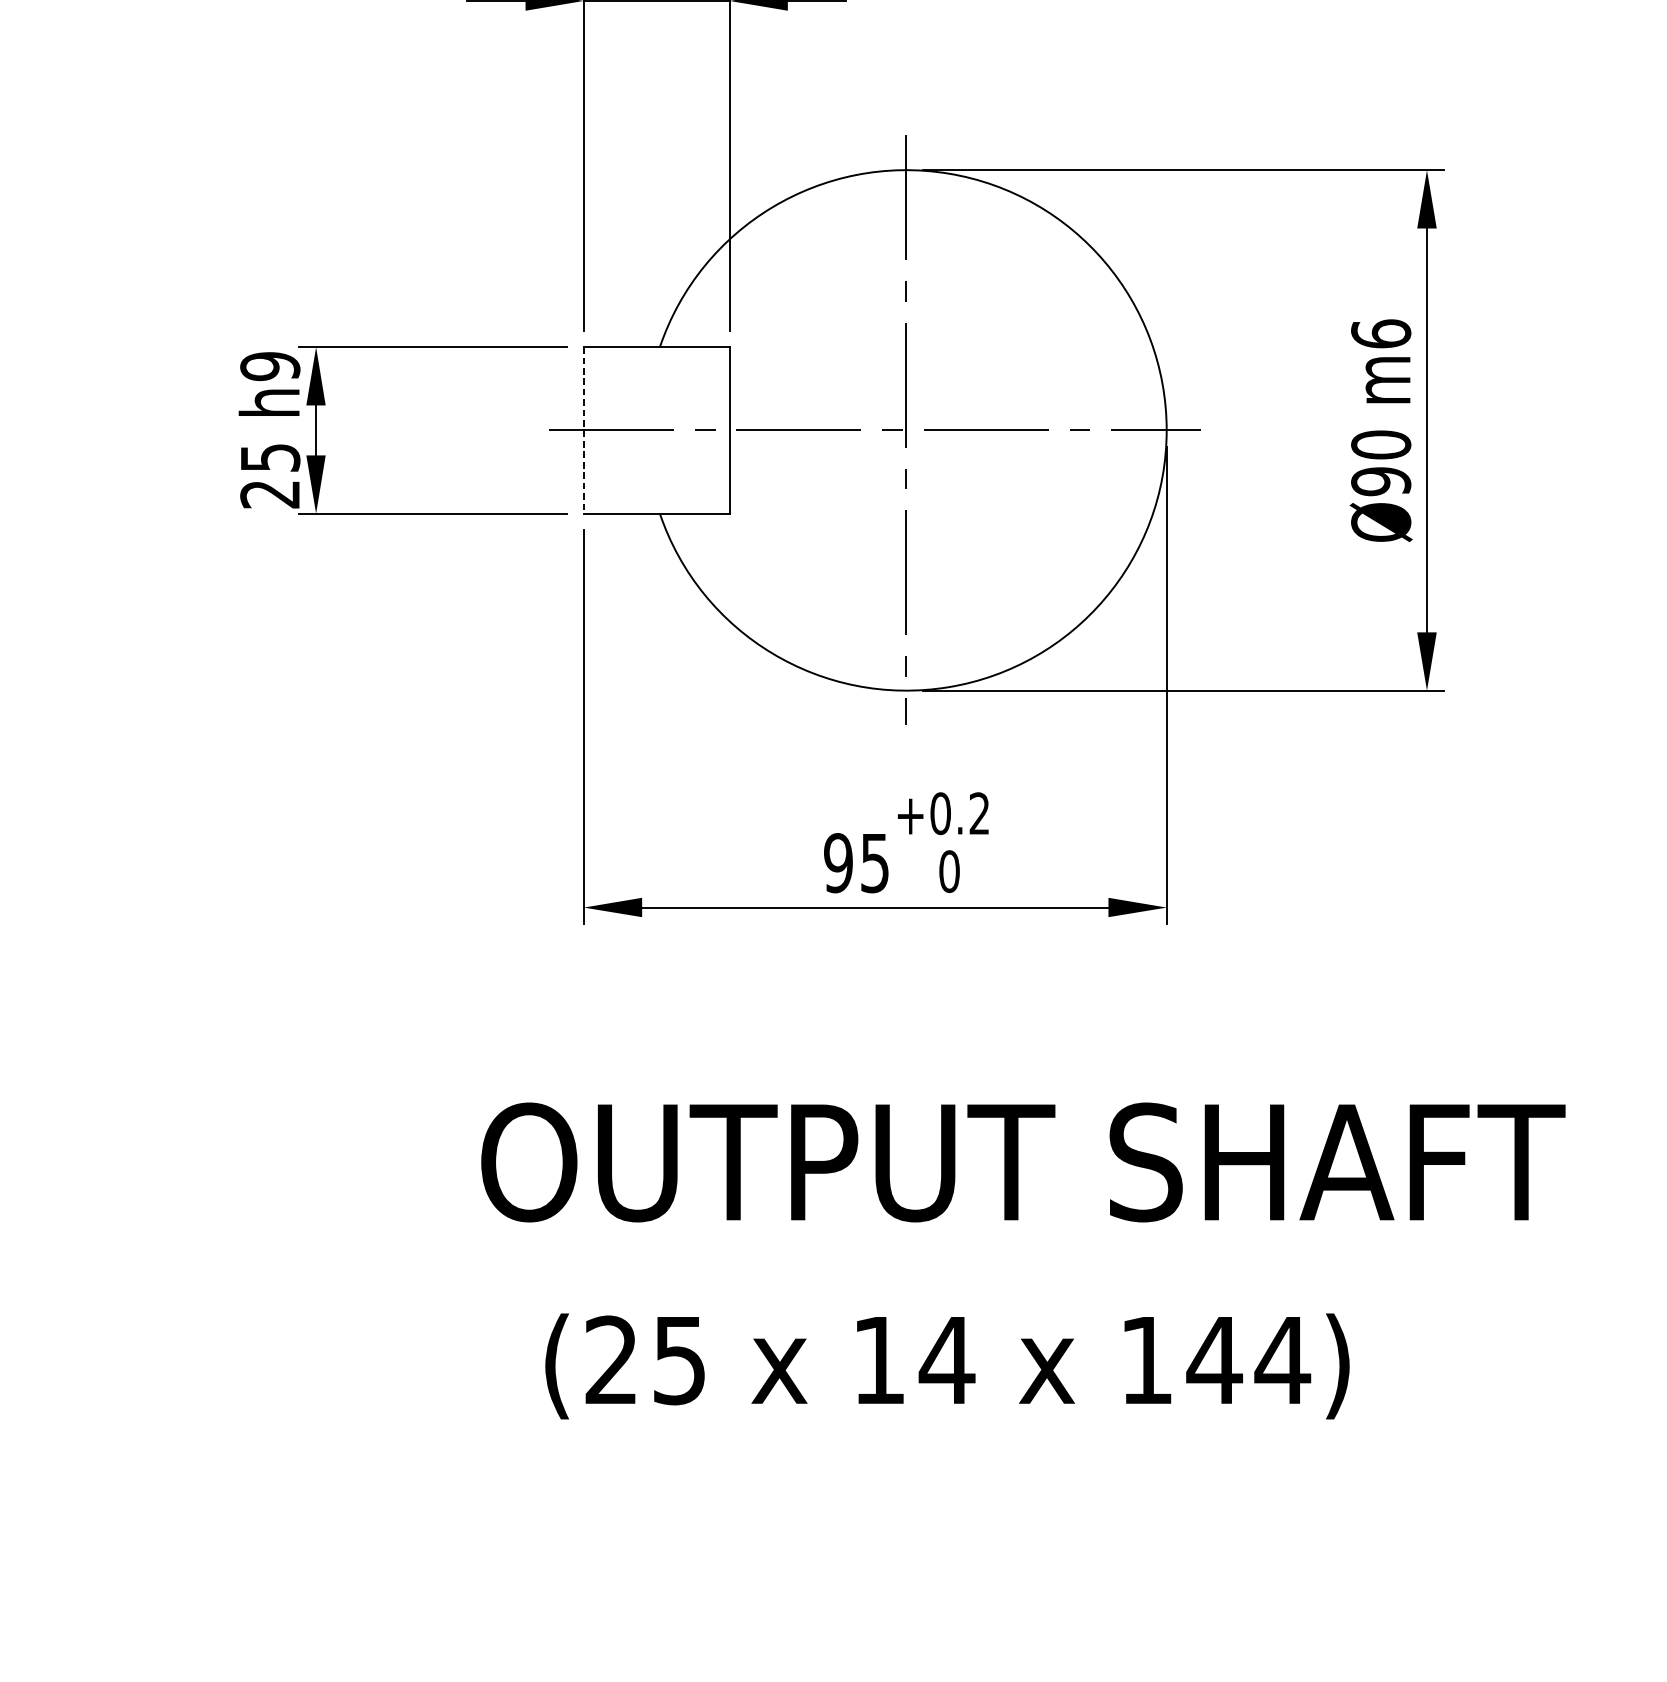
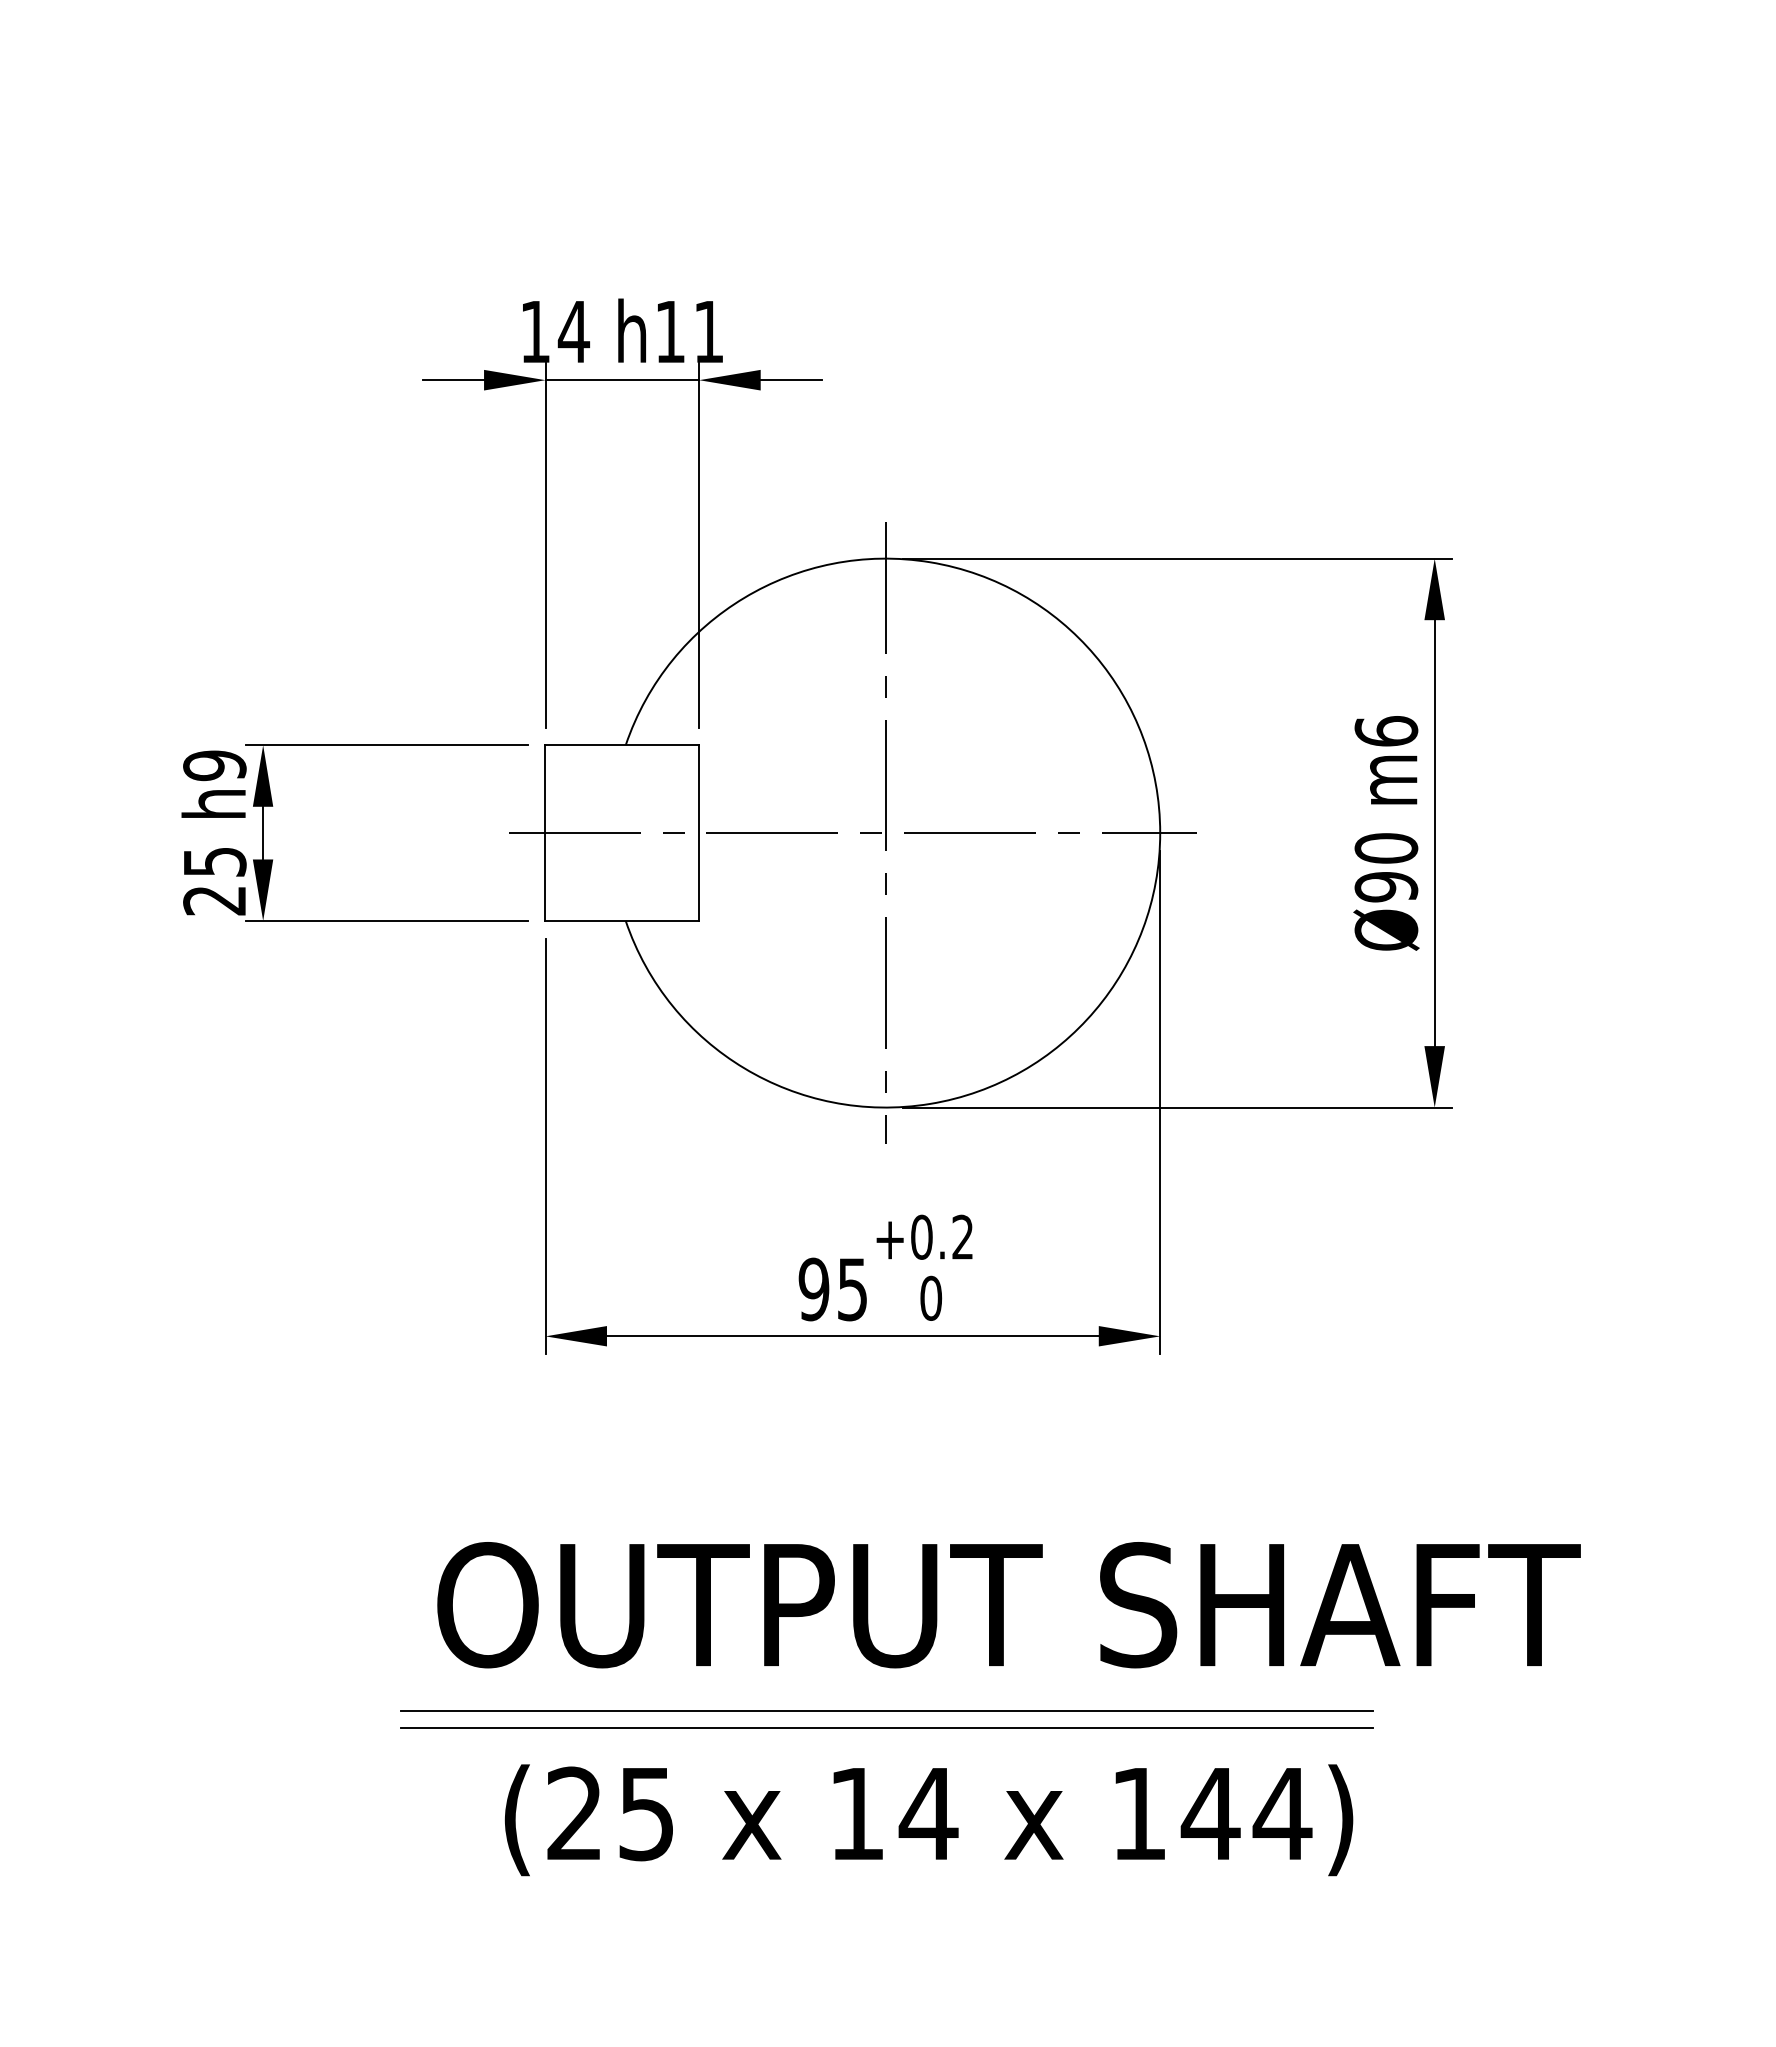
line: (583, 430) -> (545, 833), dashed -> solid
line: (907, 1263) -> (886, 1711), added
line: (907, 1278) -> (886, 1727), added

